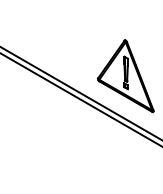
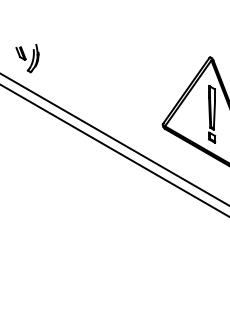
part: (20, 40) -> (27, 57), added

